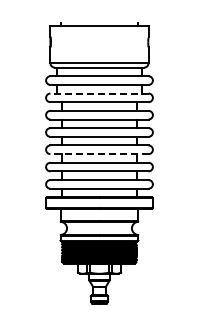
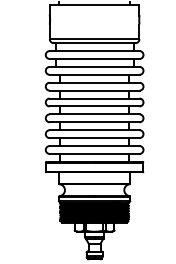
line: (99, 93) -> (94, 66), dashed -> solid
line: (99, 154) -> (94, 122), dashed -> solid

